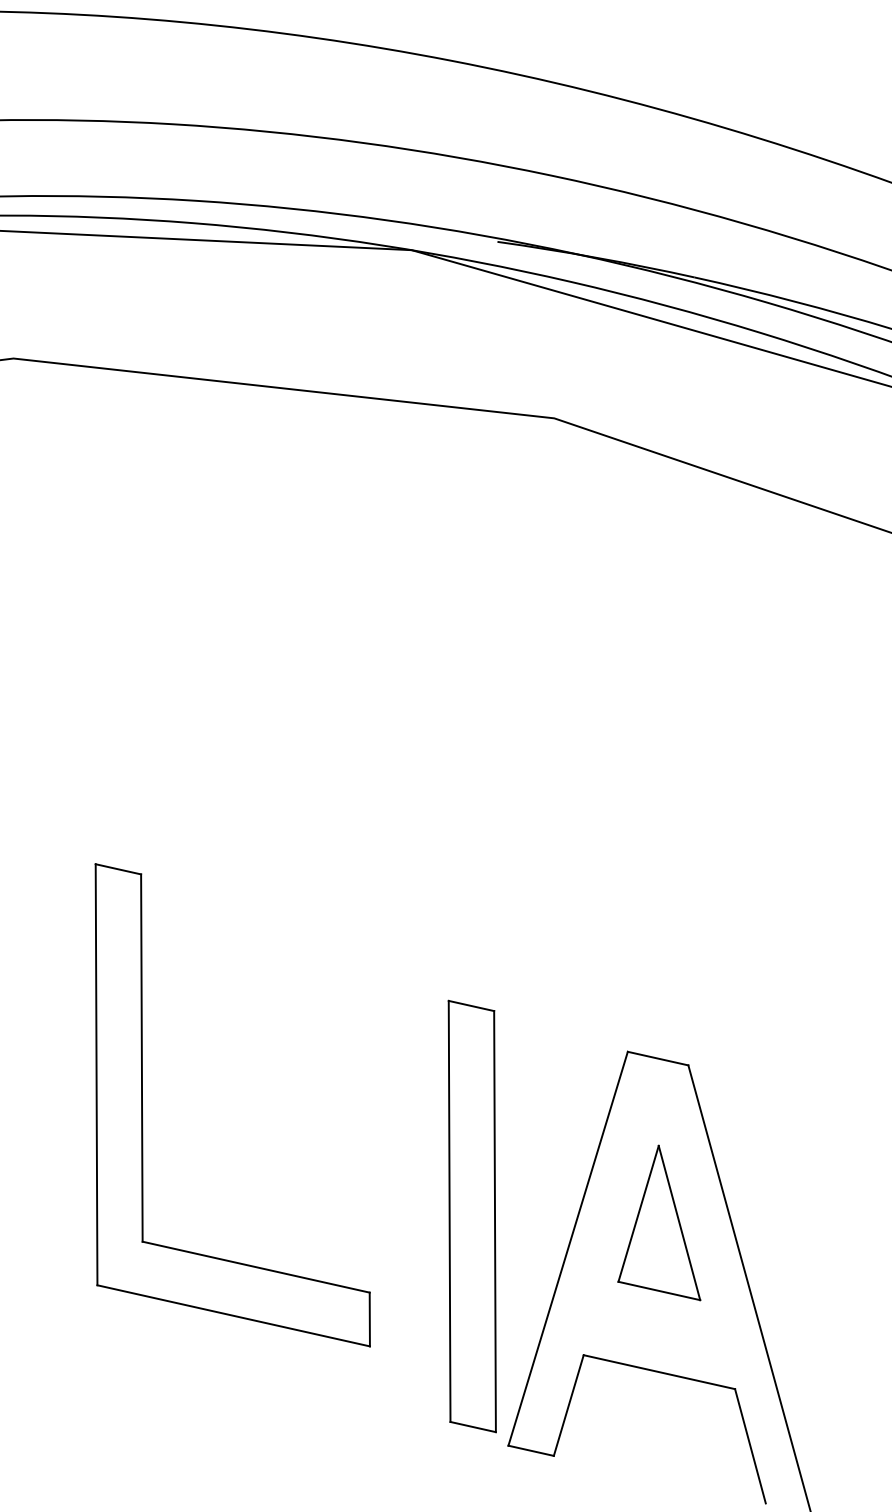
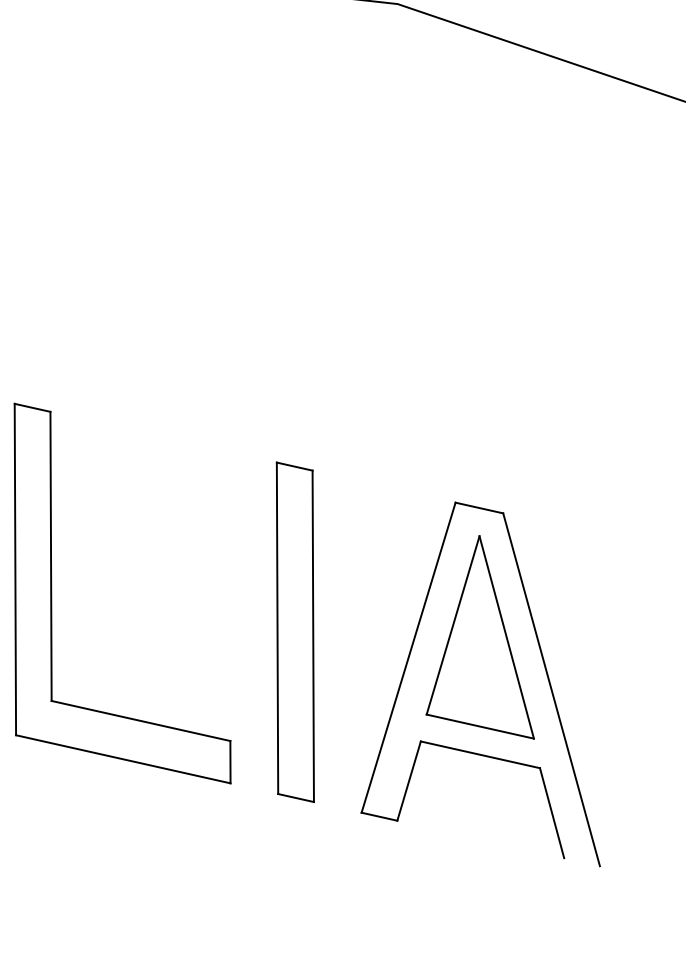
part: (142, 1105) -> (51, 593), moved
part: (471, 1216) -> (294, 632), moved
part: (659, 1222) -> (480, 637), size x1.67

